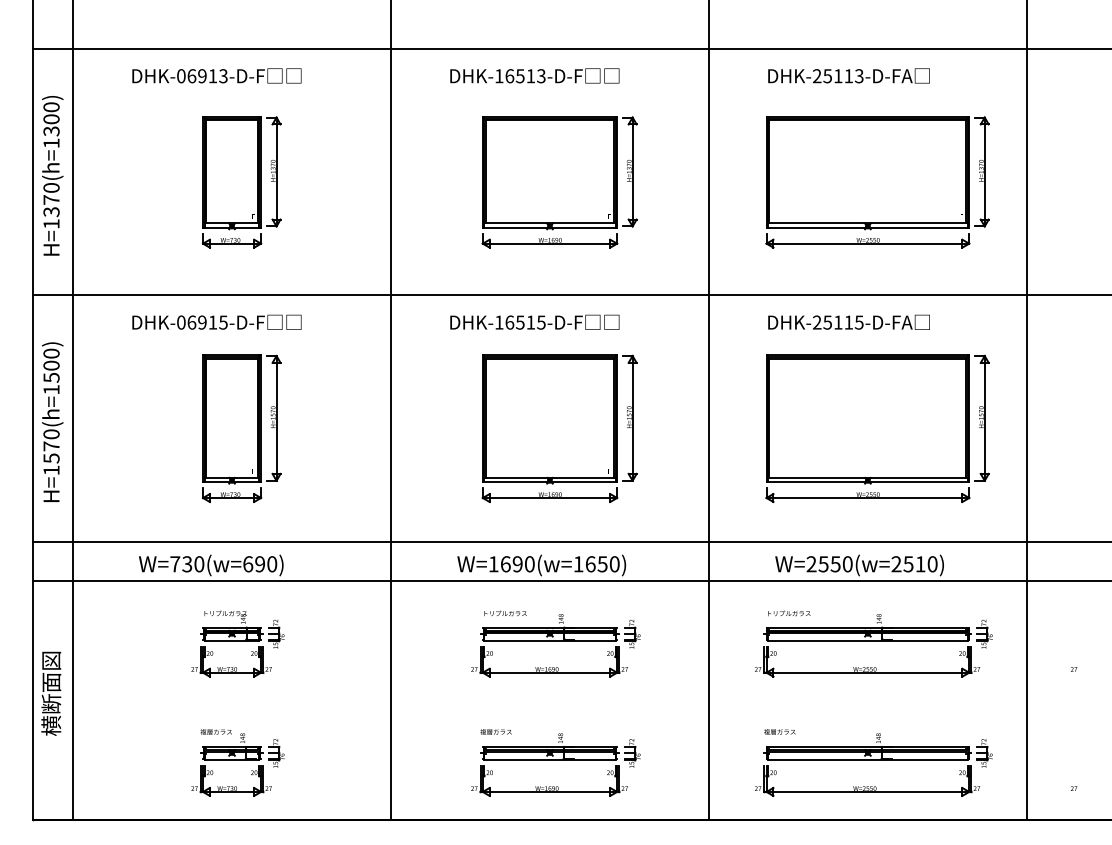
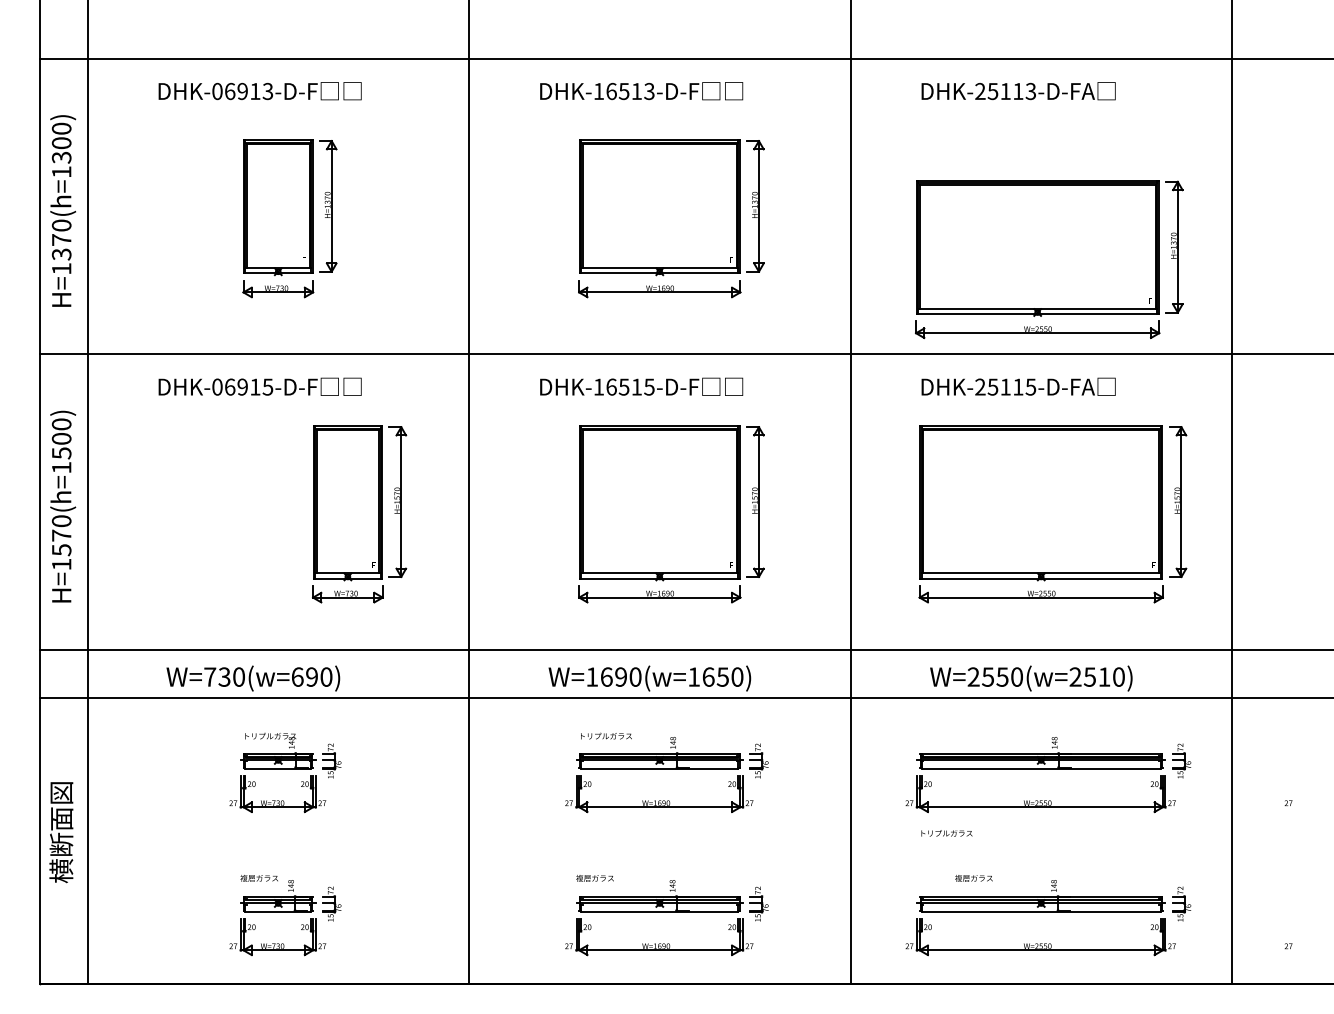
part: (877, 182) -> (1049, 259), moved
part: (241, 428) -> (359, 514), moved
text: (789, 613) -> (947, 833), moved
text: (779, 731) -> (973, 877), moved

